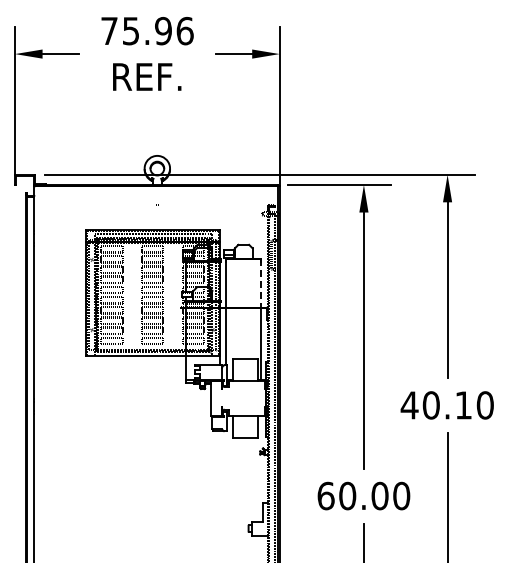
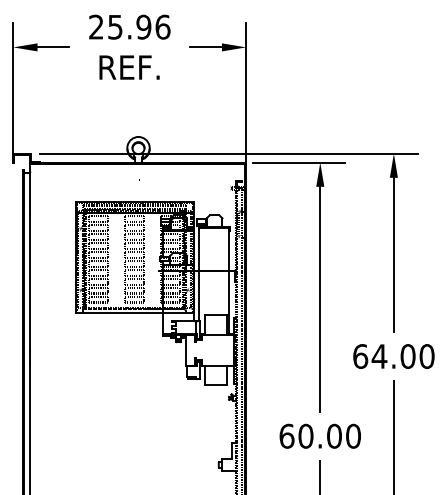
text: (109, 30) -> (96, 26), 75.96 -> 25.96
line: (260, 284) -> (229, 250), dashed -> solid
text: (436, 405) -> (384, 356), 40.10 -> 64.00

